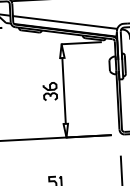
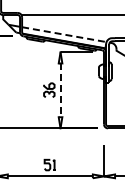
line: (65, 22) -> (64, 34), solid -> dashed
line: (64, 91) -> (60, 90), solid -> dashed

